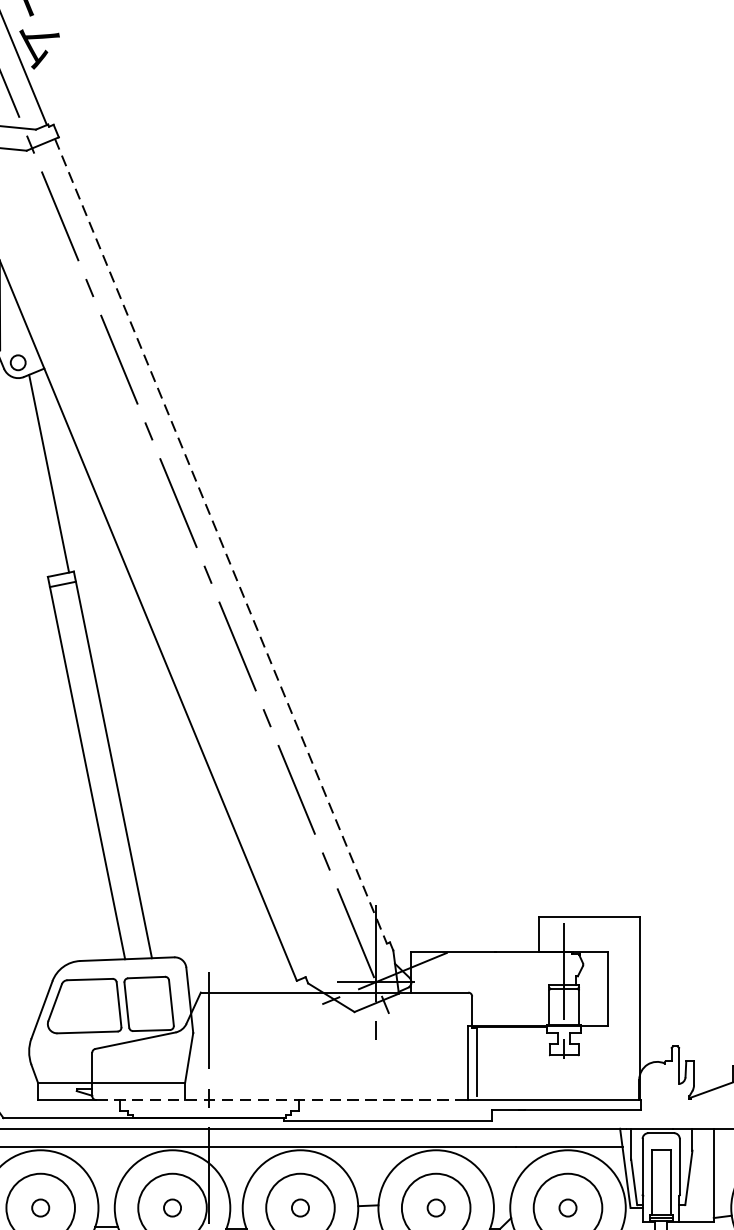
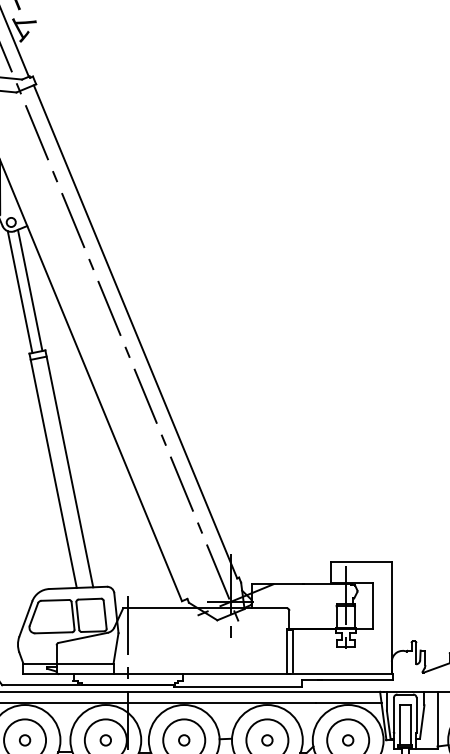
line: (31, 477) -> (19, 292), added
line: (220, 540) -> (135, 331), dashed -> solid
line: (284, 1100) -> (174, 674), dashed -> solid

